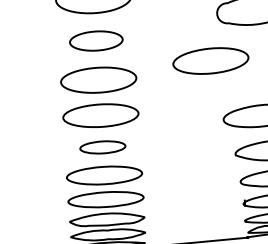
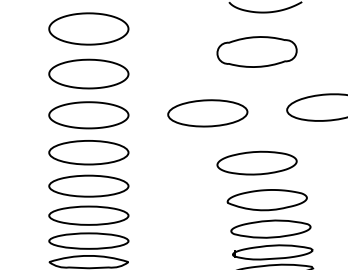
part: (95, 40) -> (88, 73), size x1.43
part: (210, 61) -> (207, 113), moved
part: (102, 146) -> (88, 185), size x1.67

